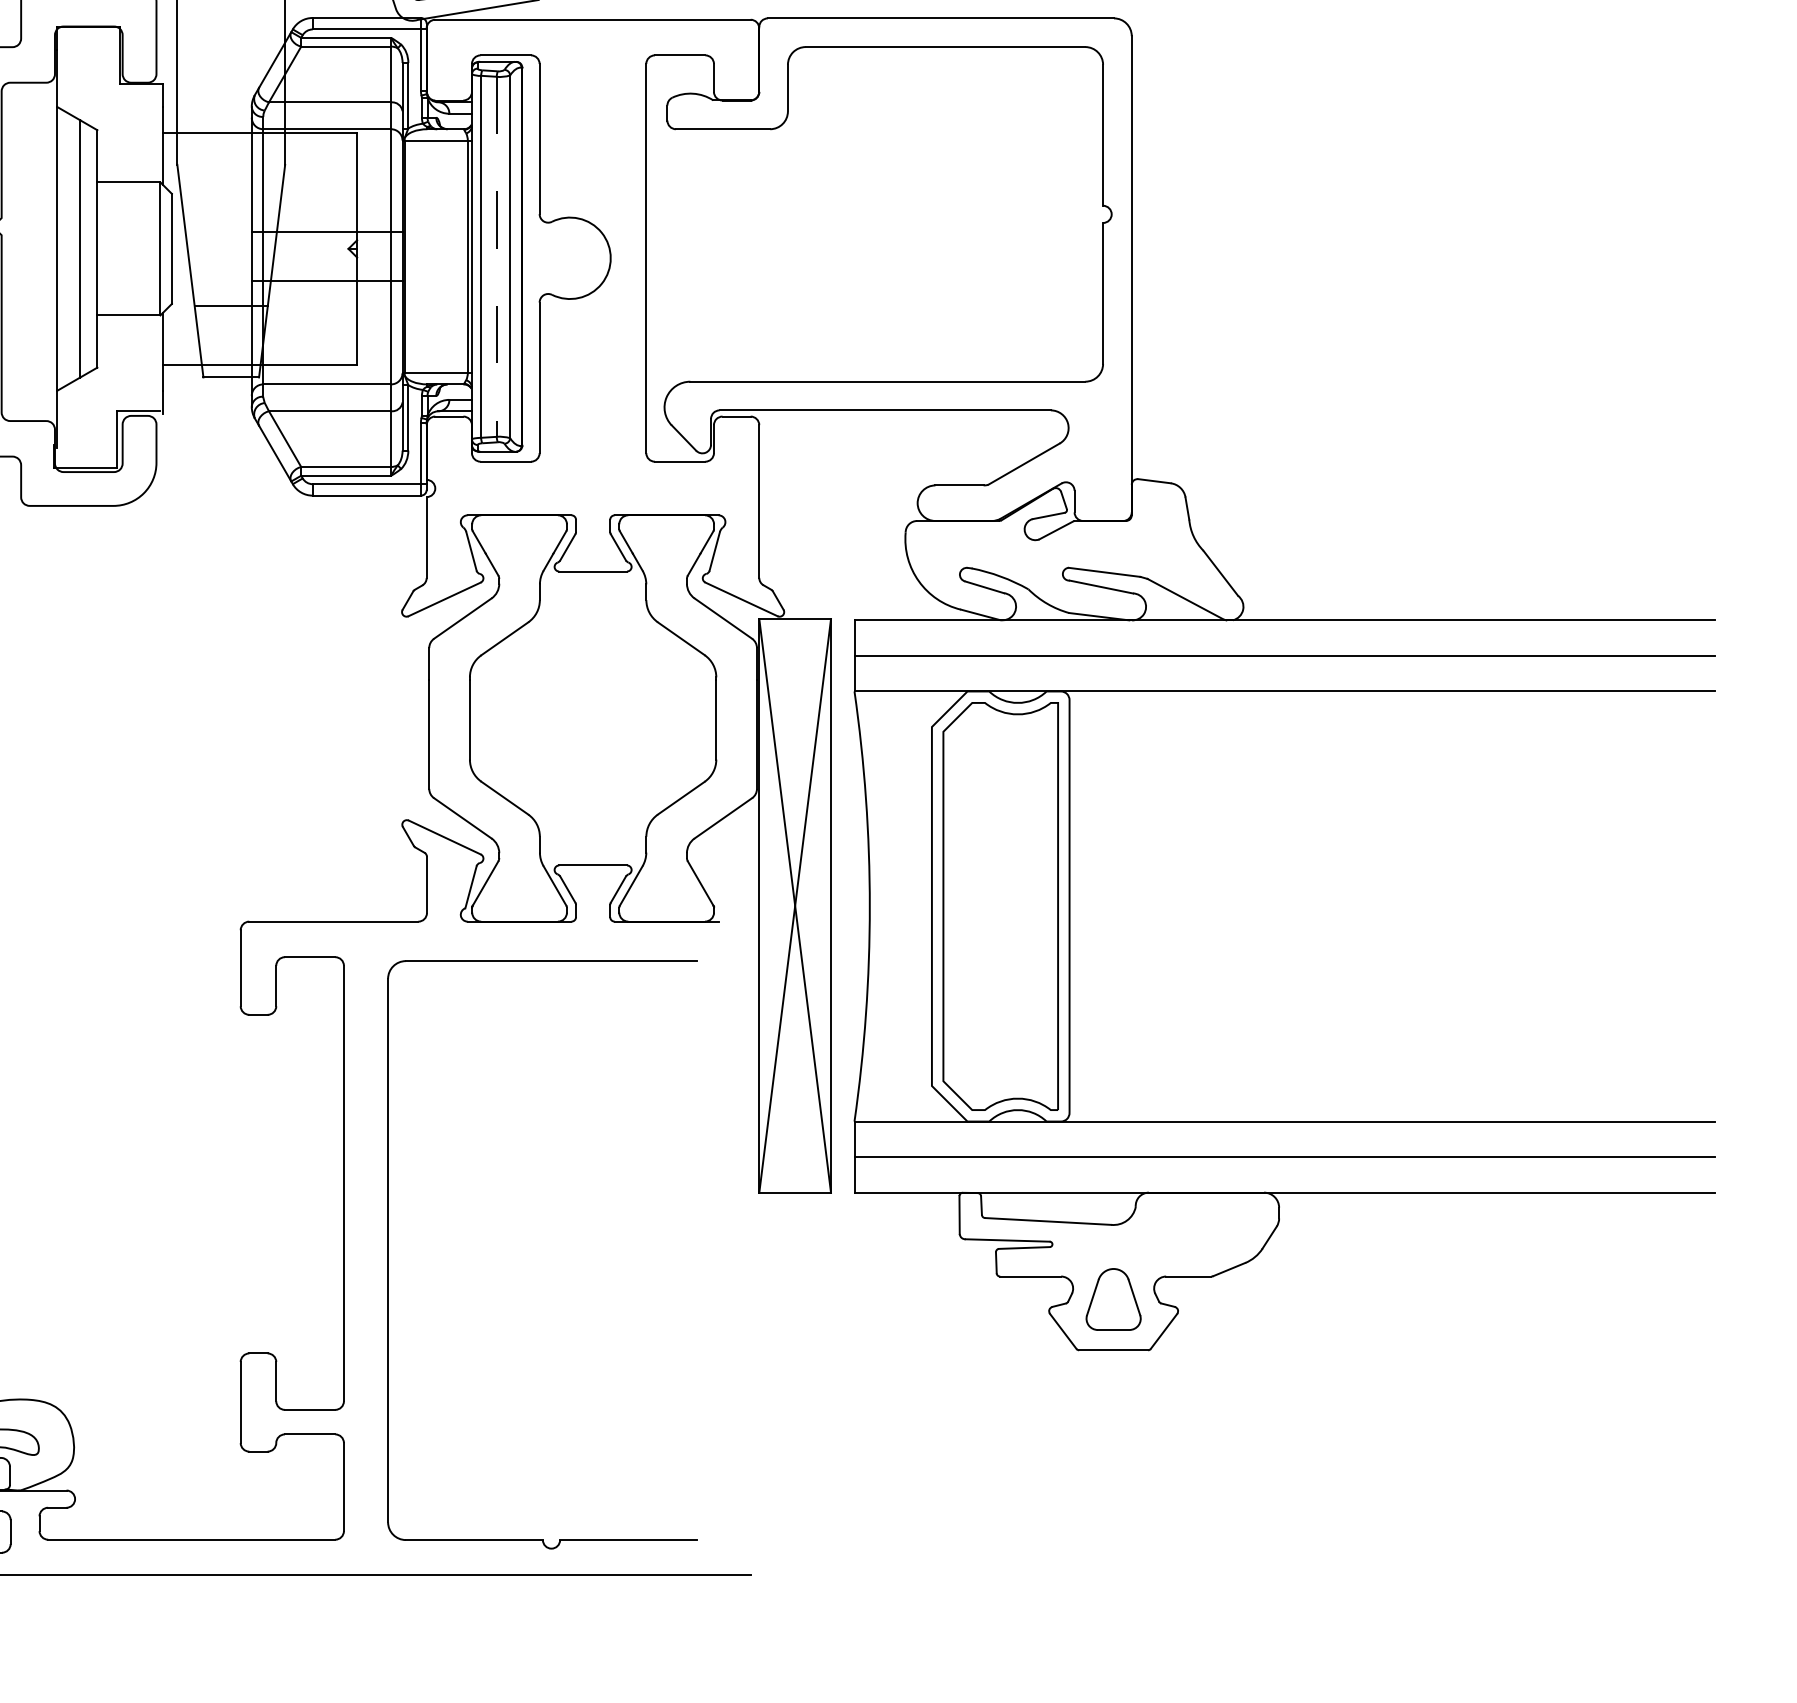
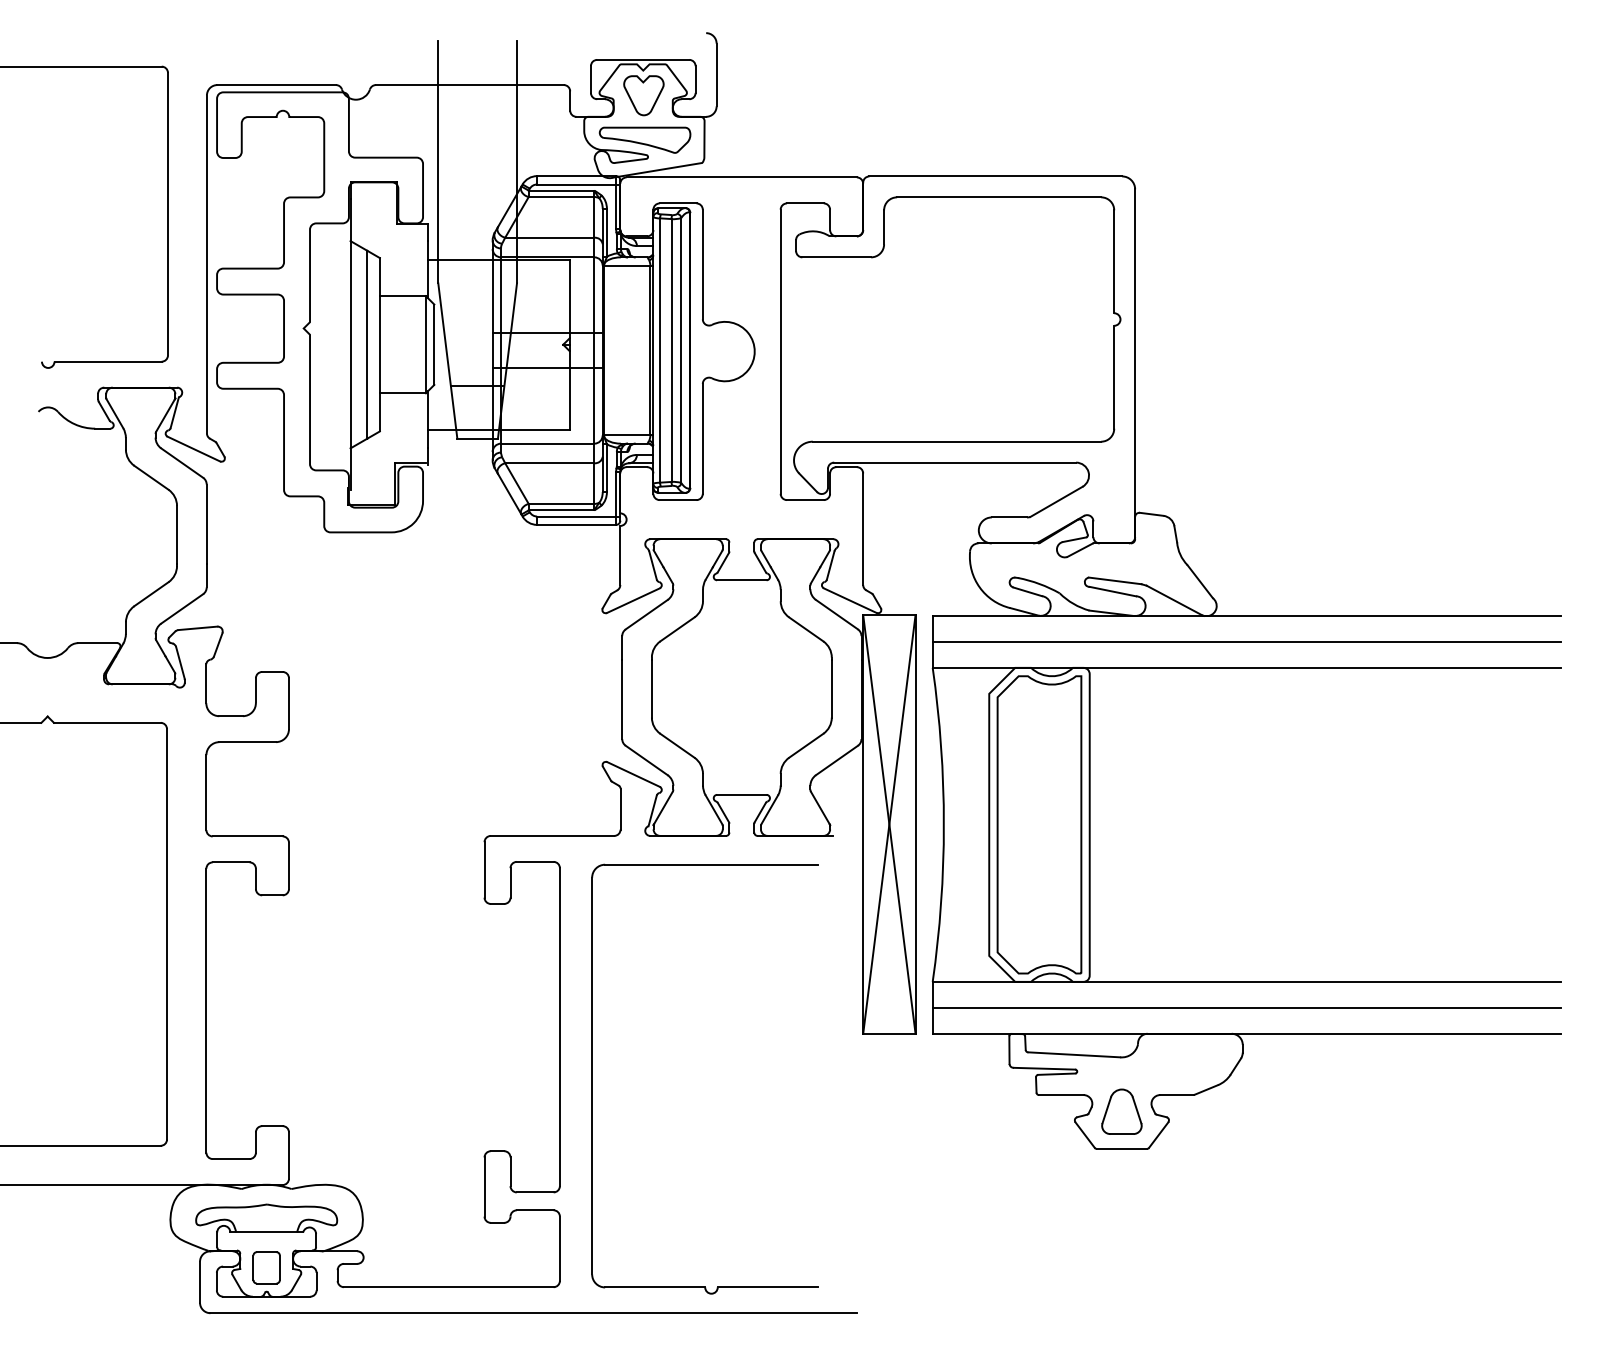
line: (496, 256) -> (671, 350), dashed -> solid

